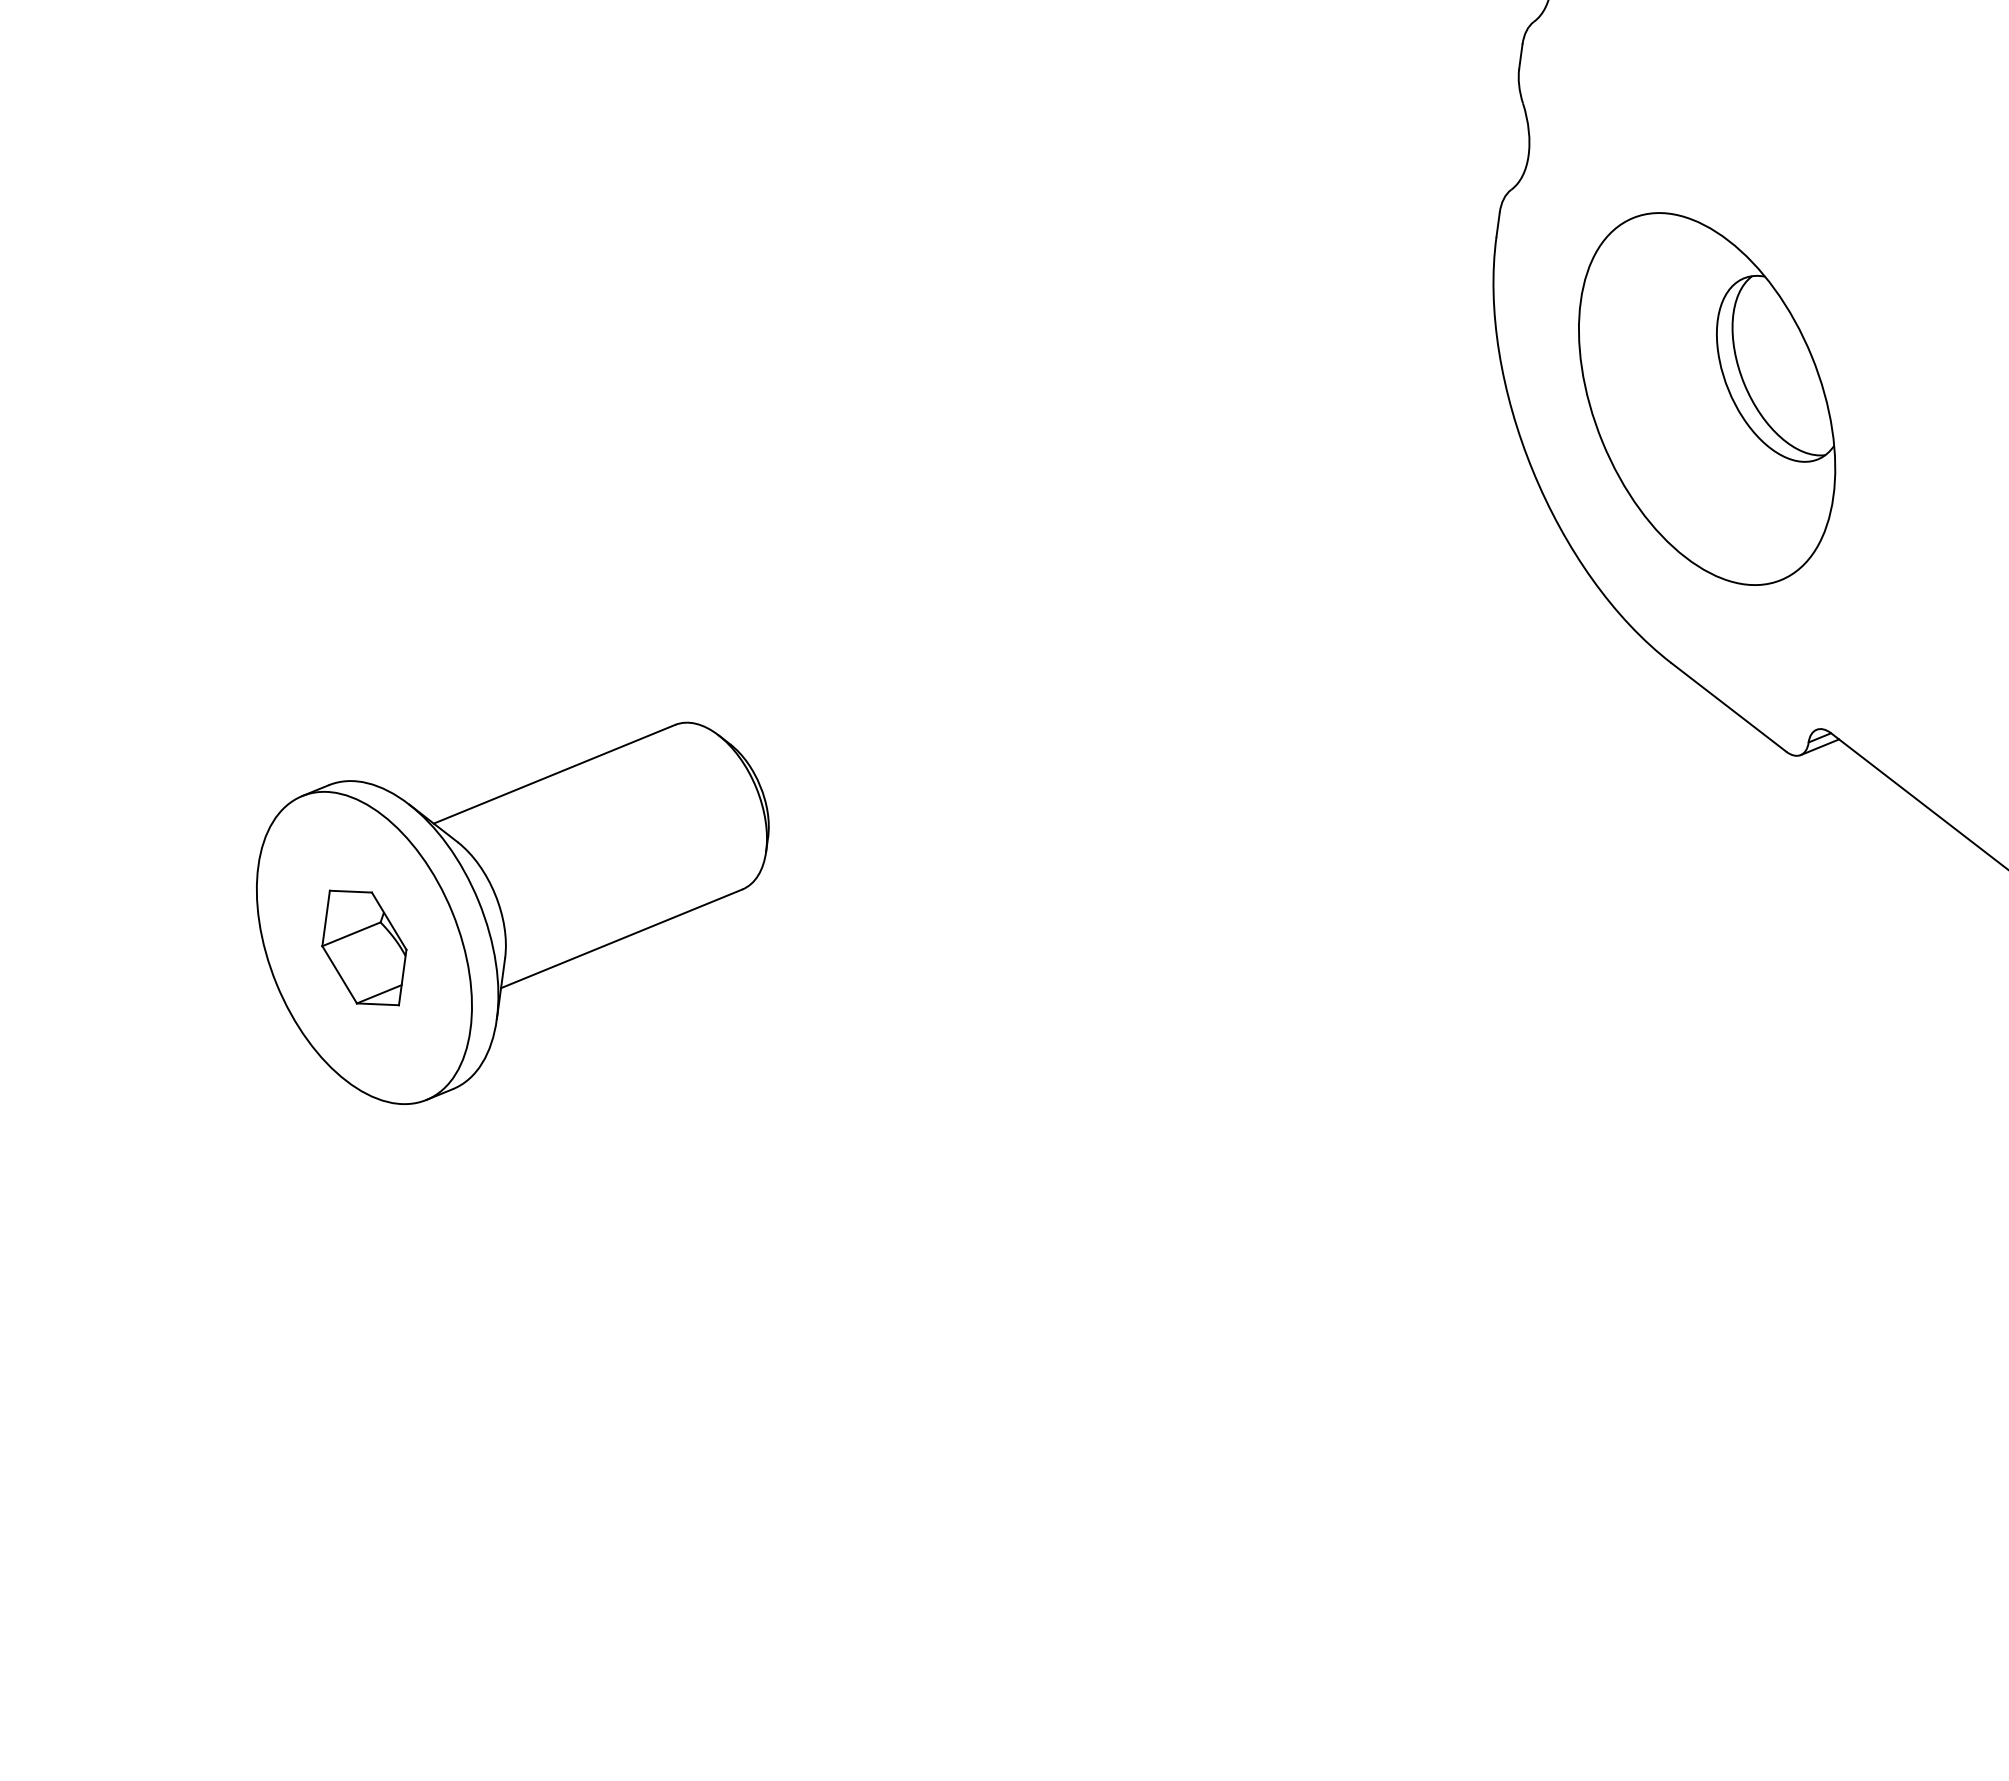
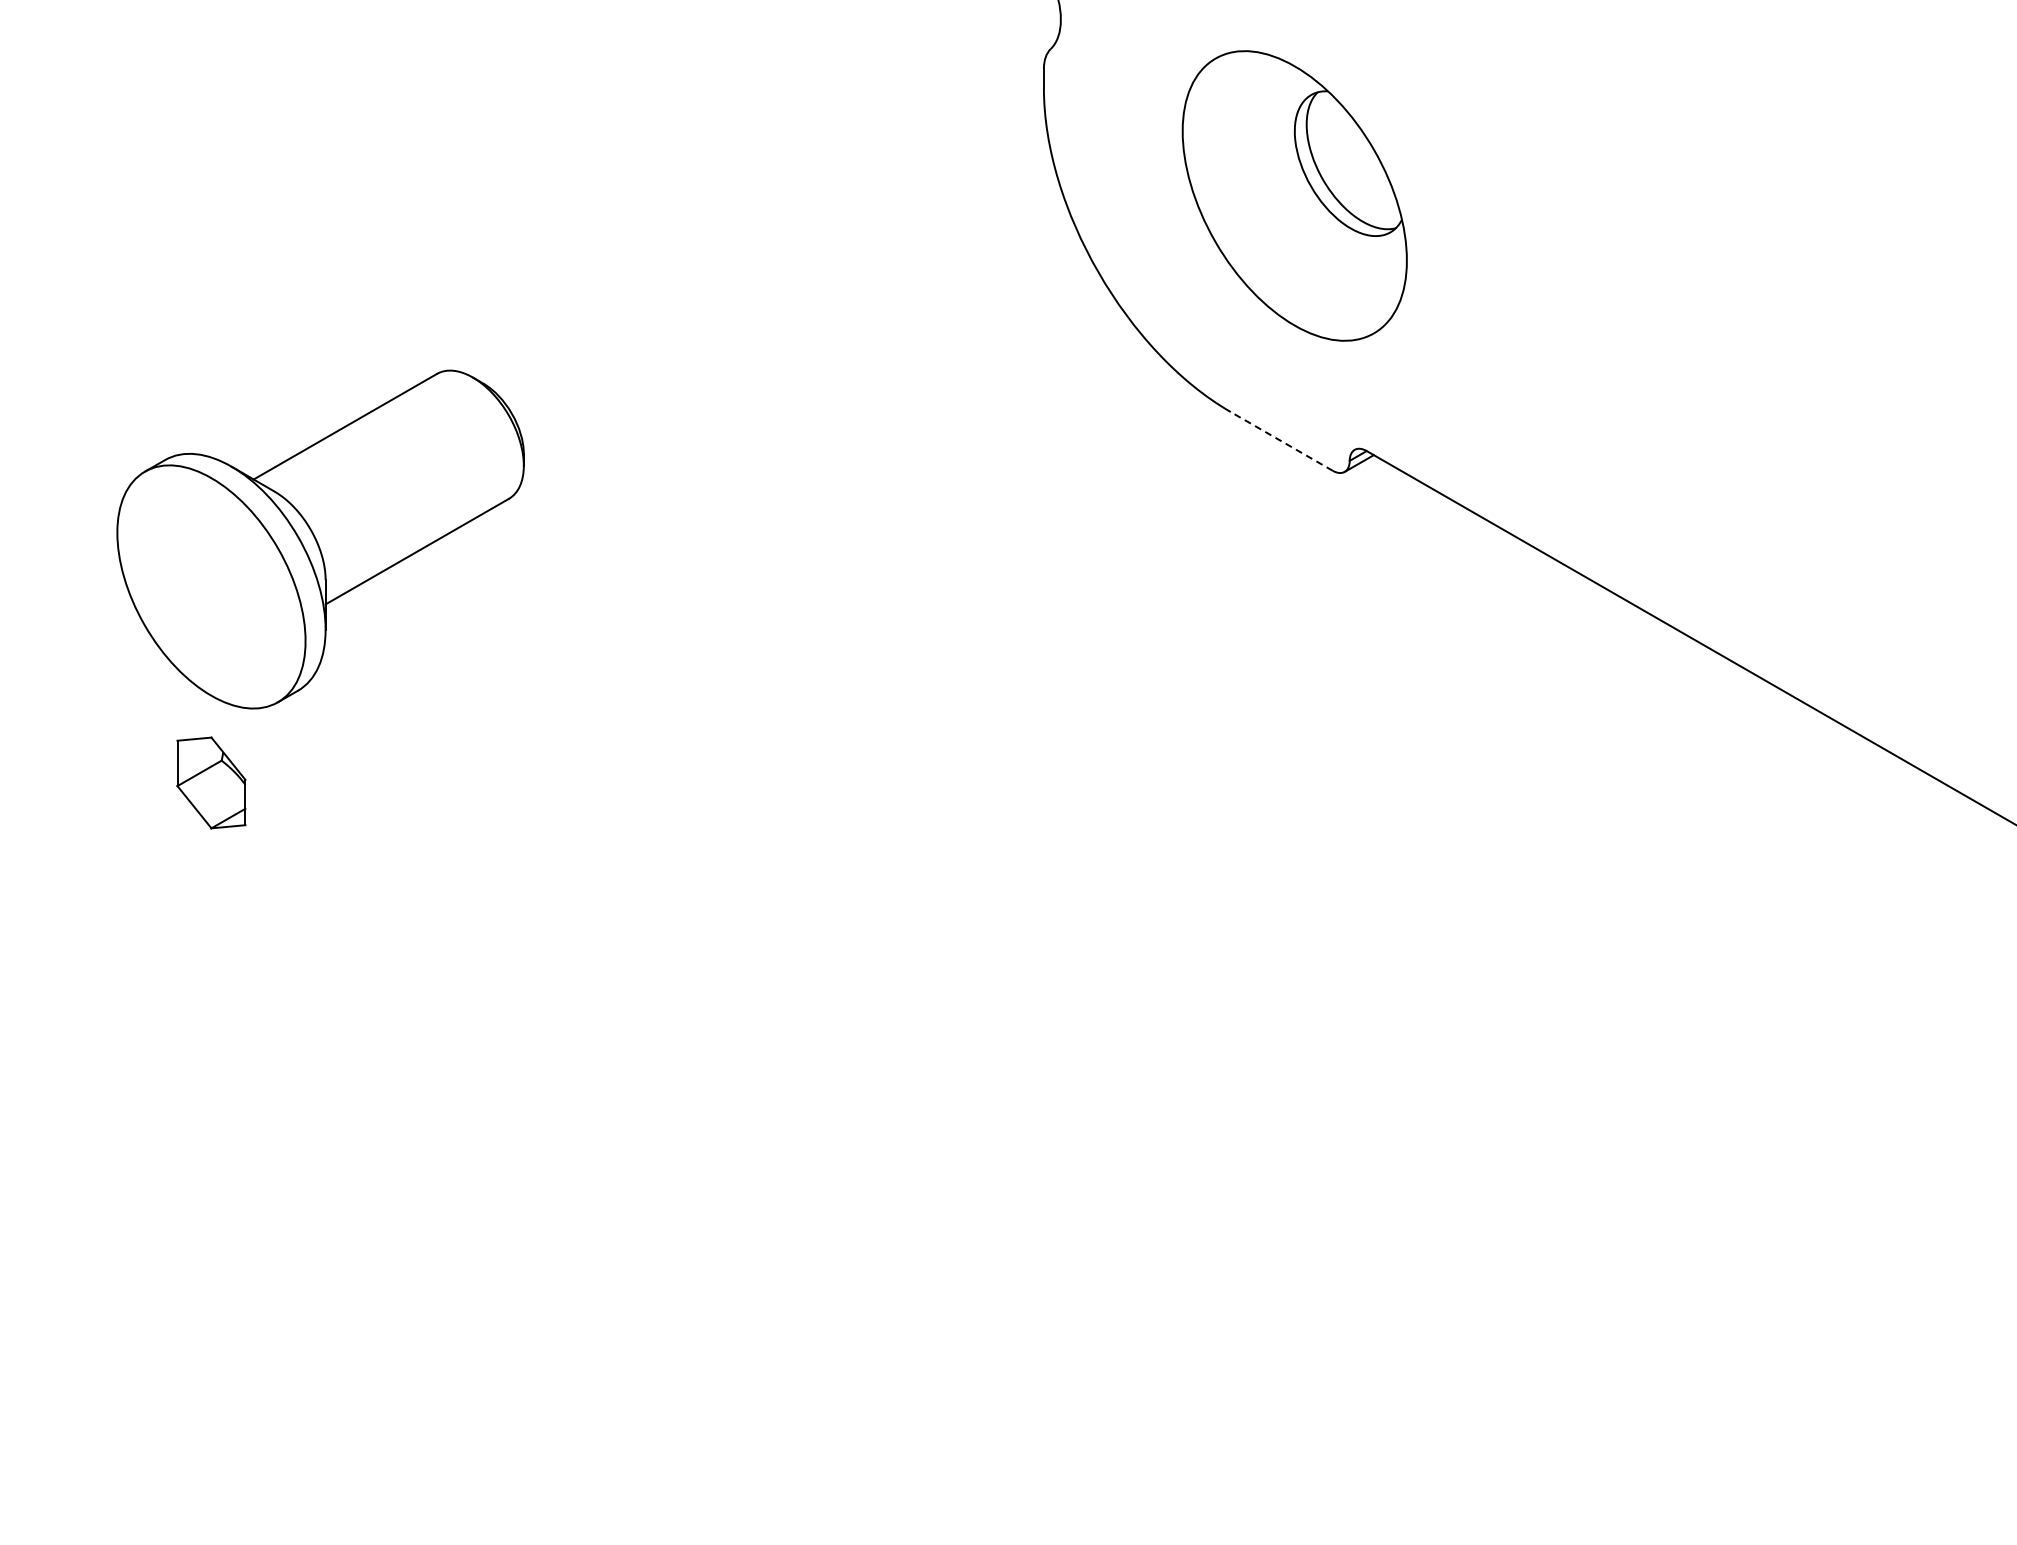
part: (1706, 398) -> (1294, 195), moved
line: (1728, 707) -> (1281, 441), solid -> dashed
part: (505, 907) -> (320, 539), moved

